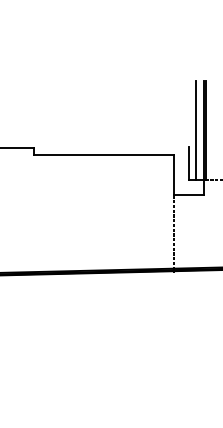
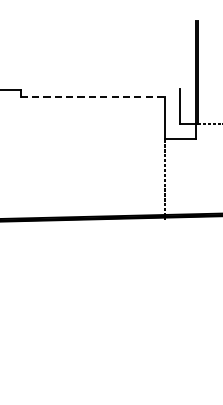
line: (196, 130) -> (188, 72), removed
line: (103, 154) -> (92, 97), solid -> dashed

